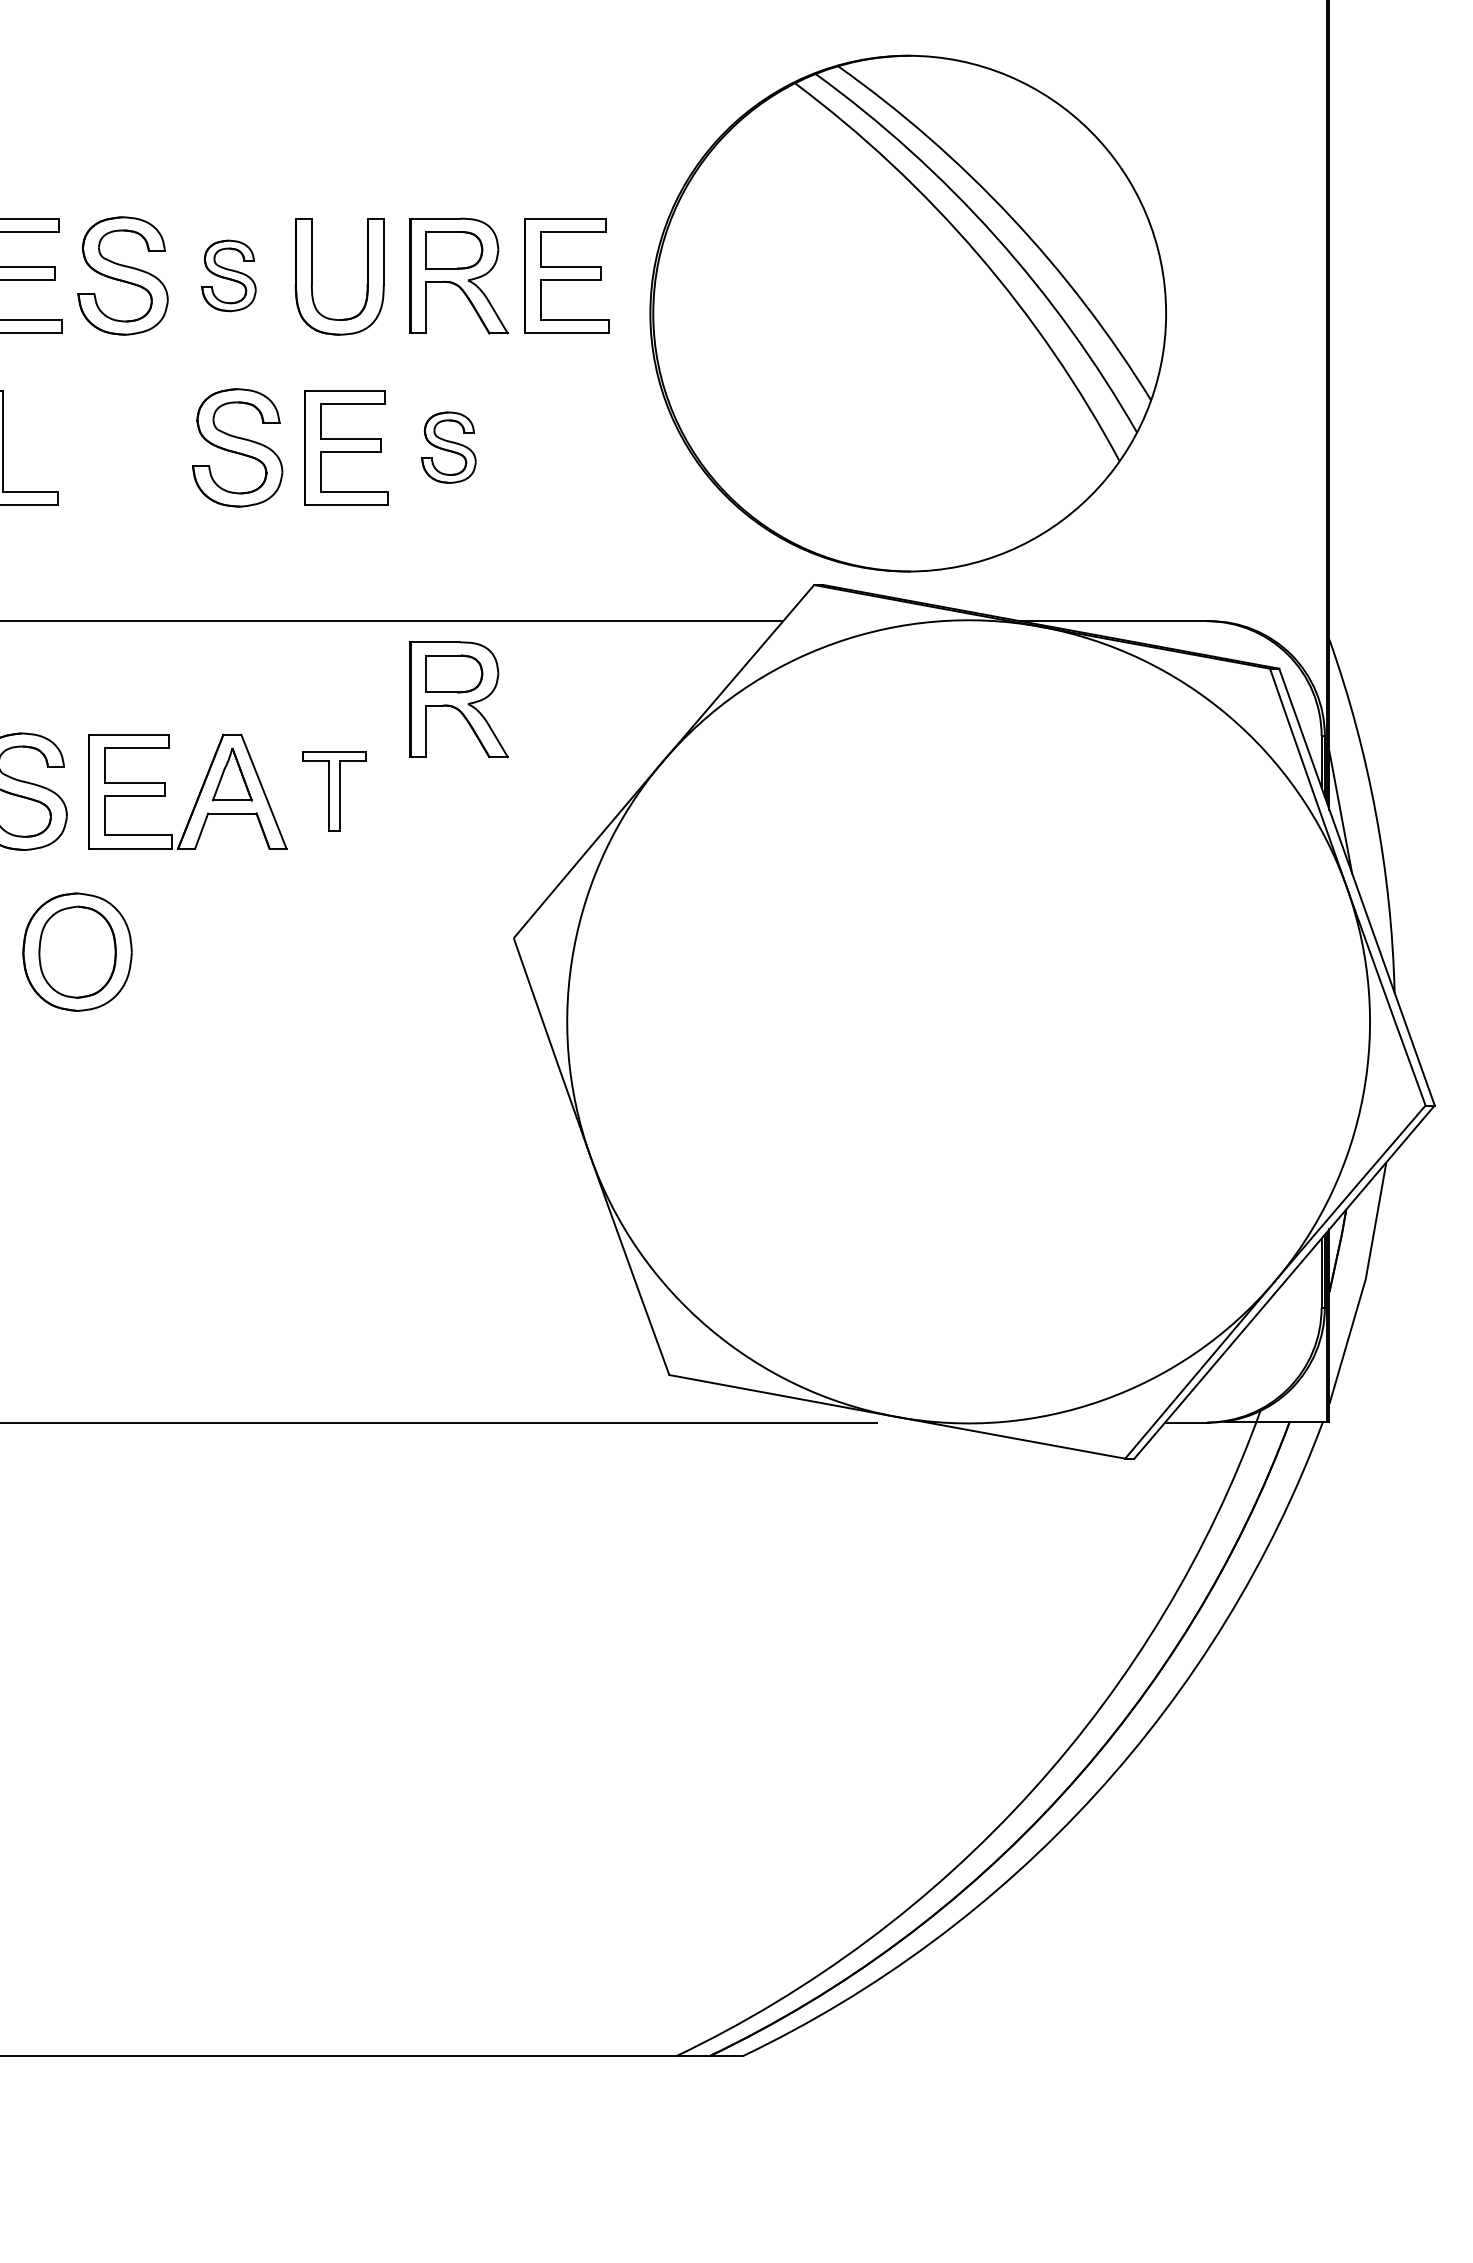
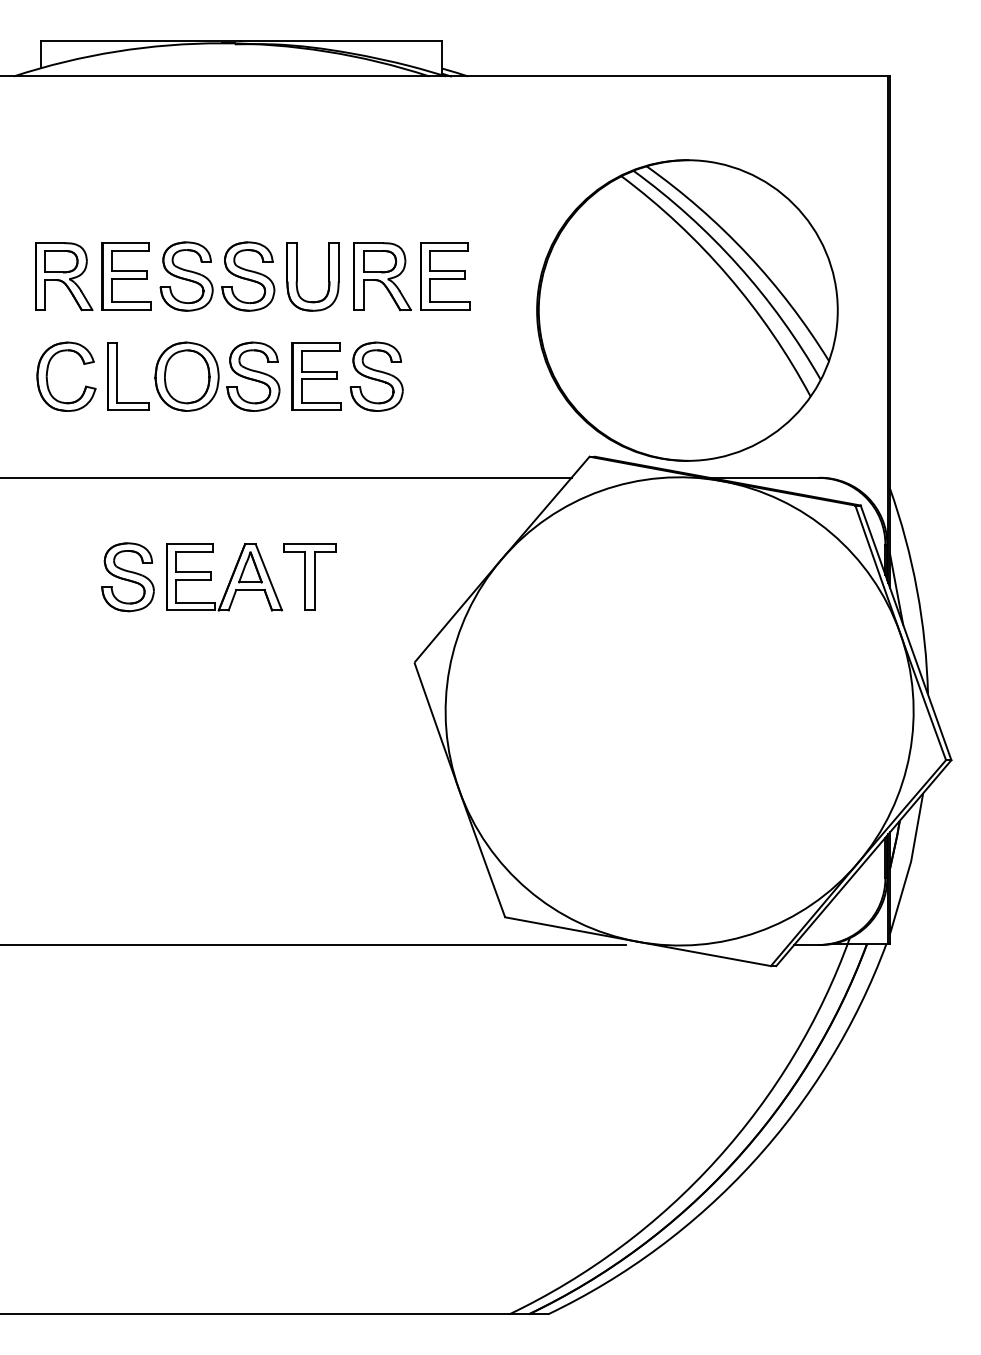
part: (229, 275) -> (248, 276), size x1.67
part: (908, 313) -> (687, 310), moved
part: (448, 447) -> (376, 376), size x1.67
part: (458, 699) -> (382, 523), removed
part: (333, 790) -> (309, 576), size x1.43
part: (76, 951) -> (186, 376), moved

